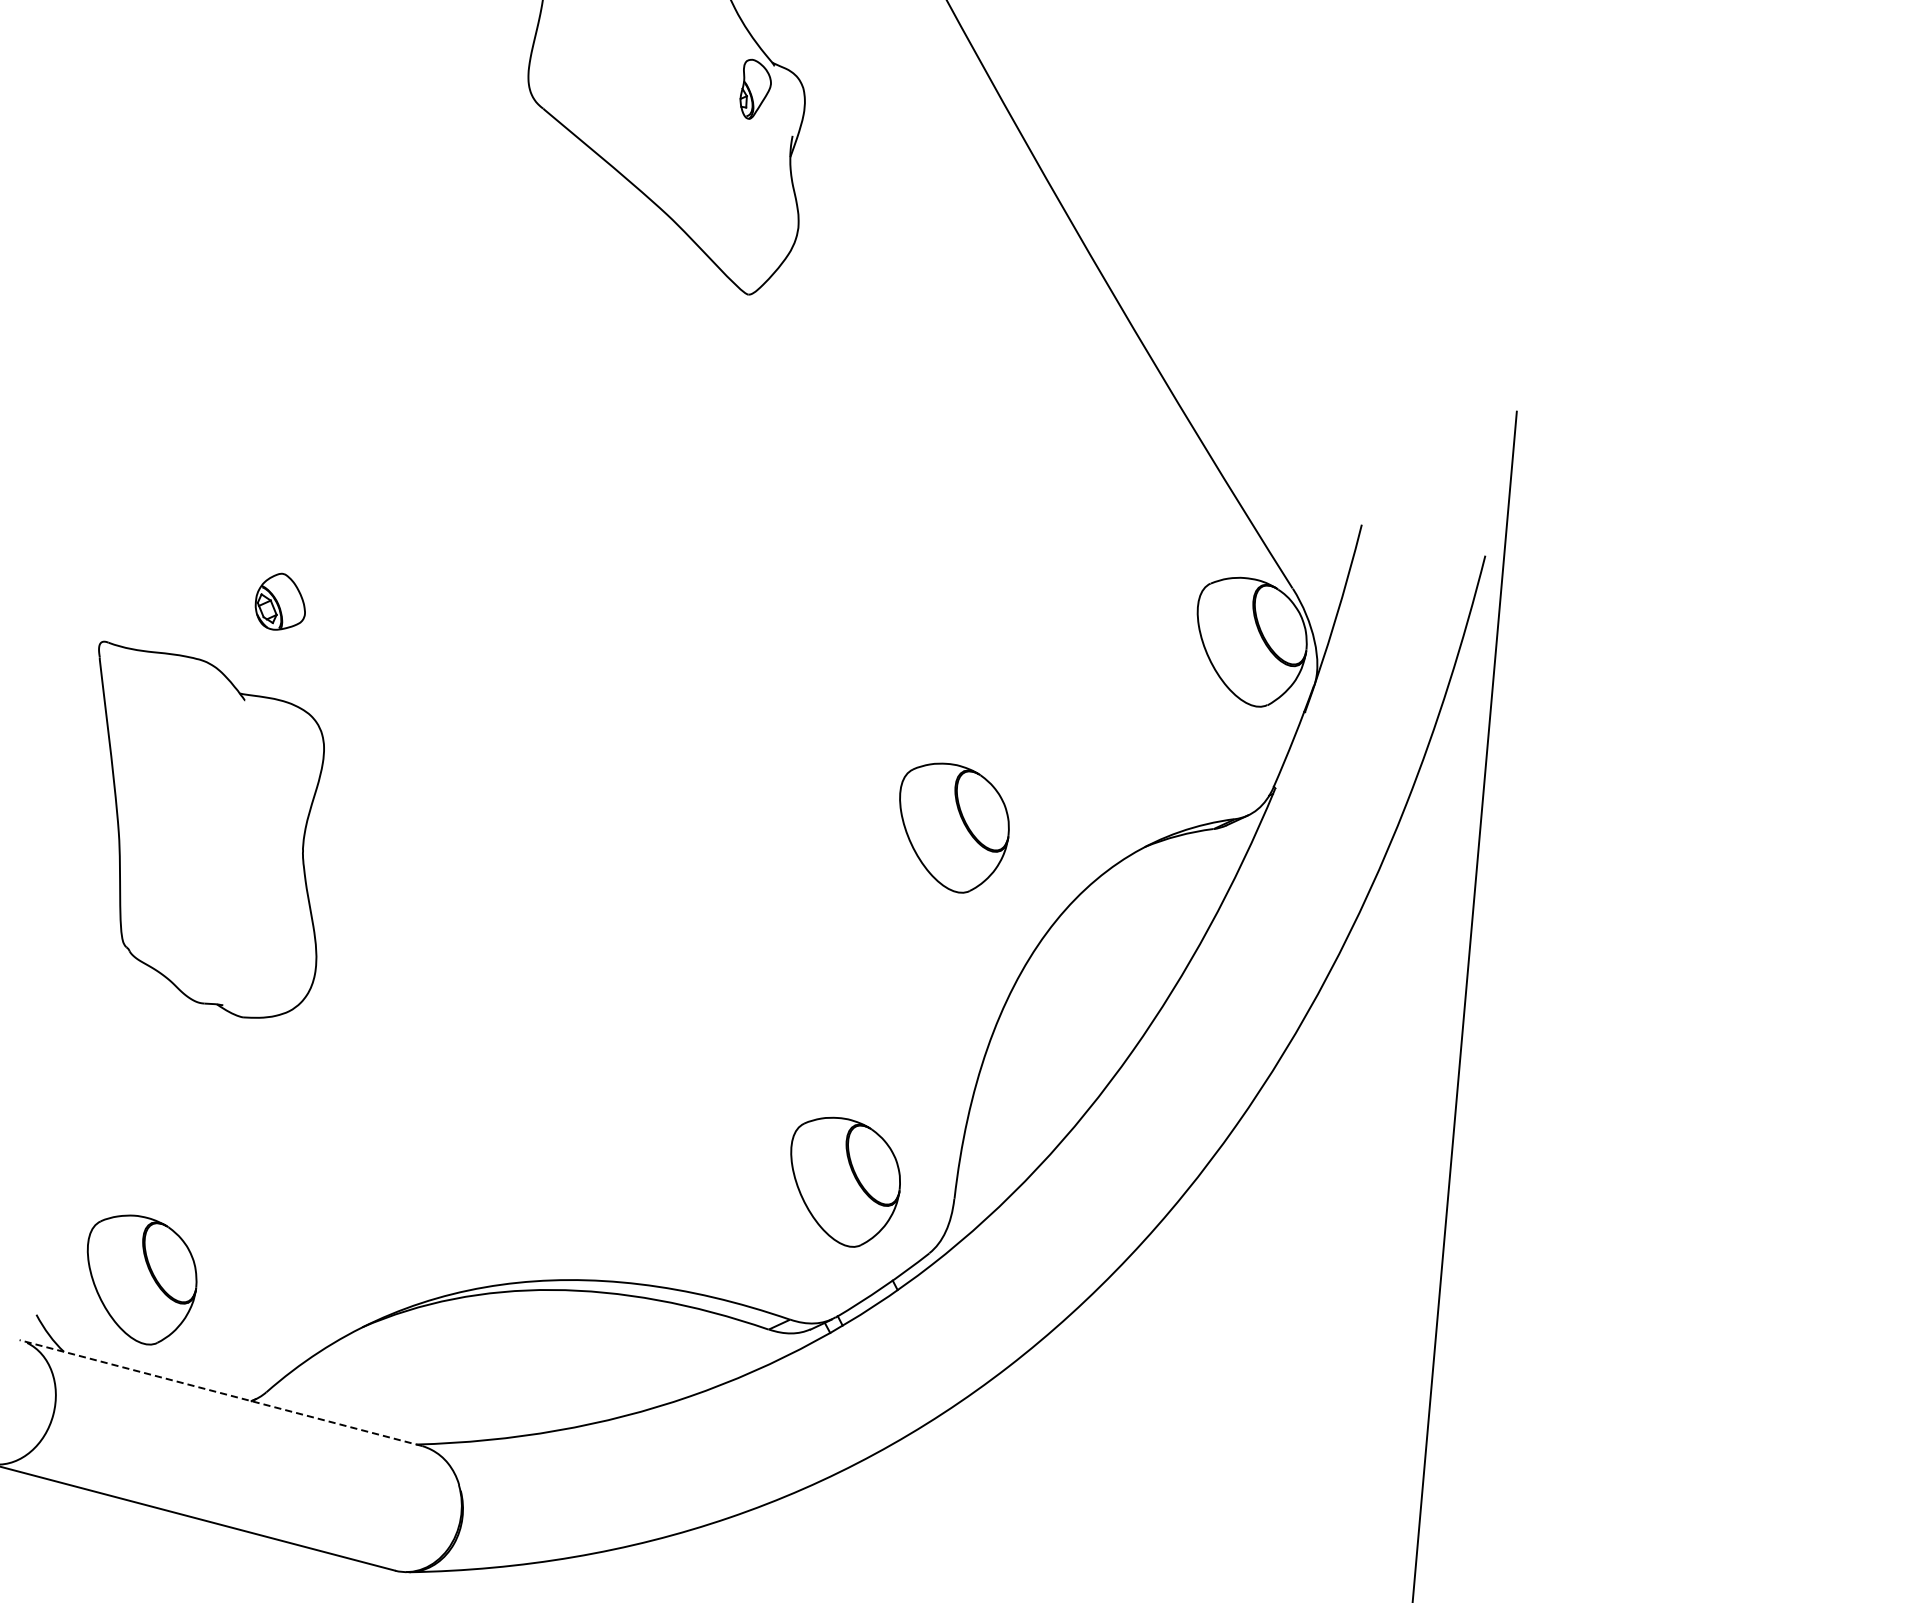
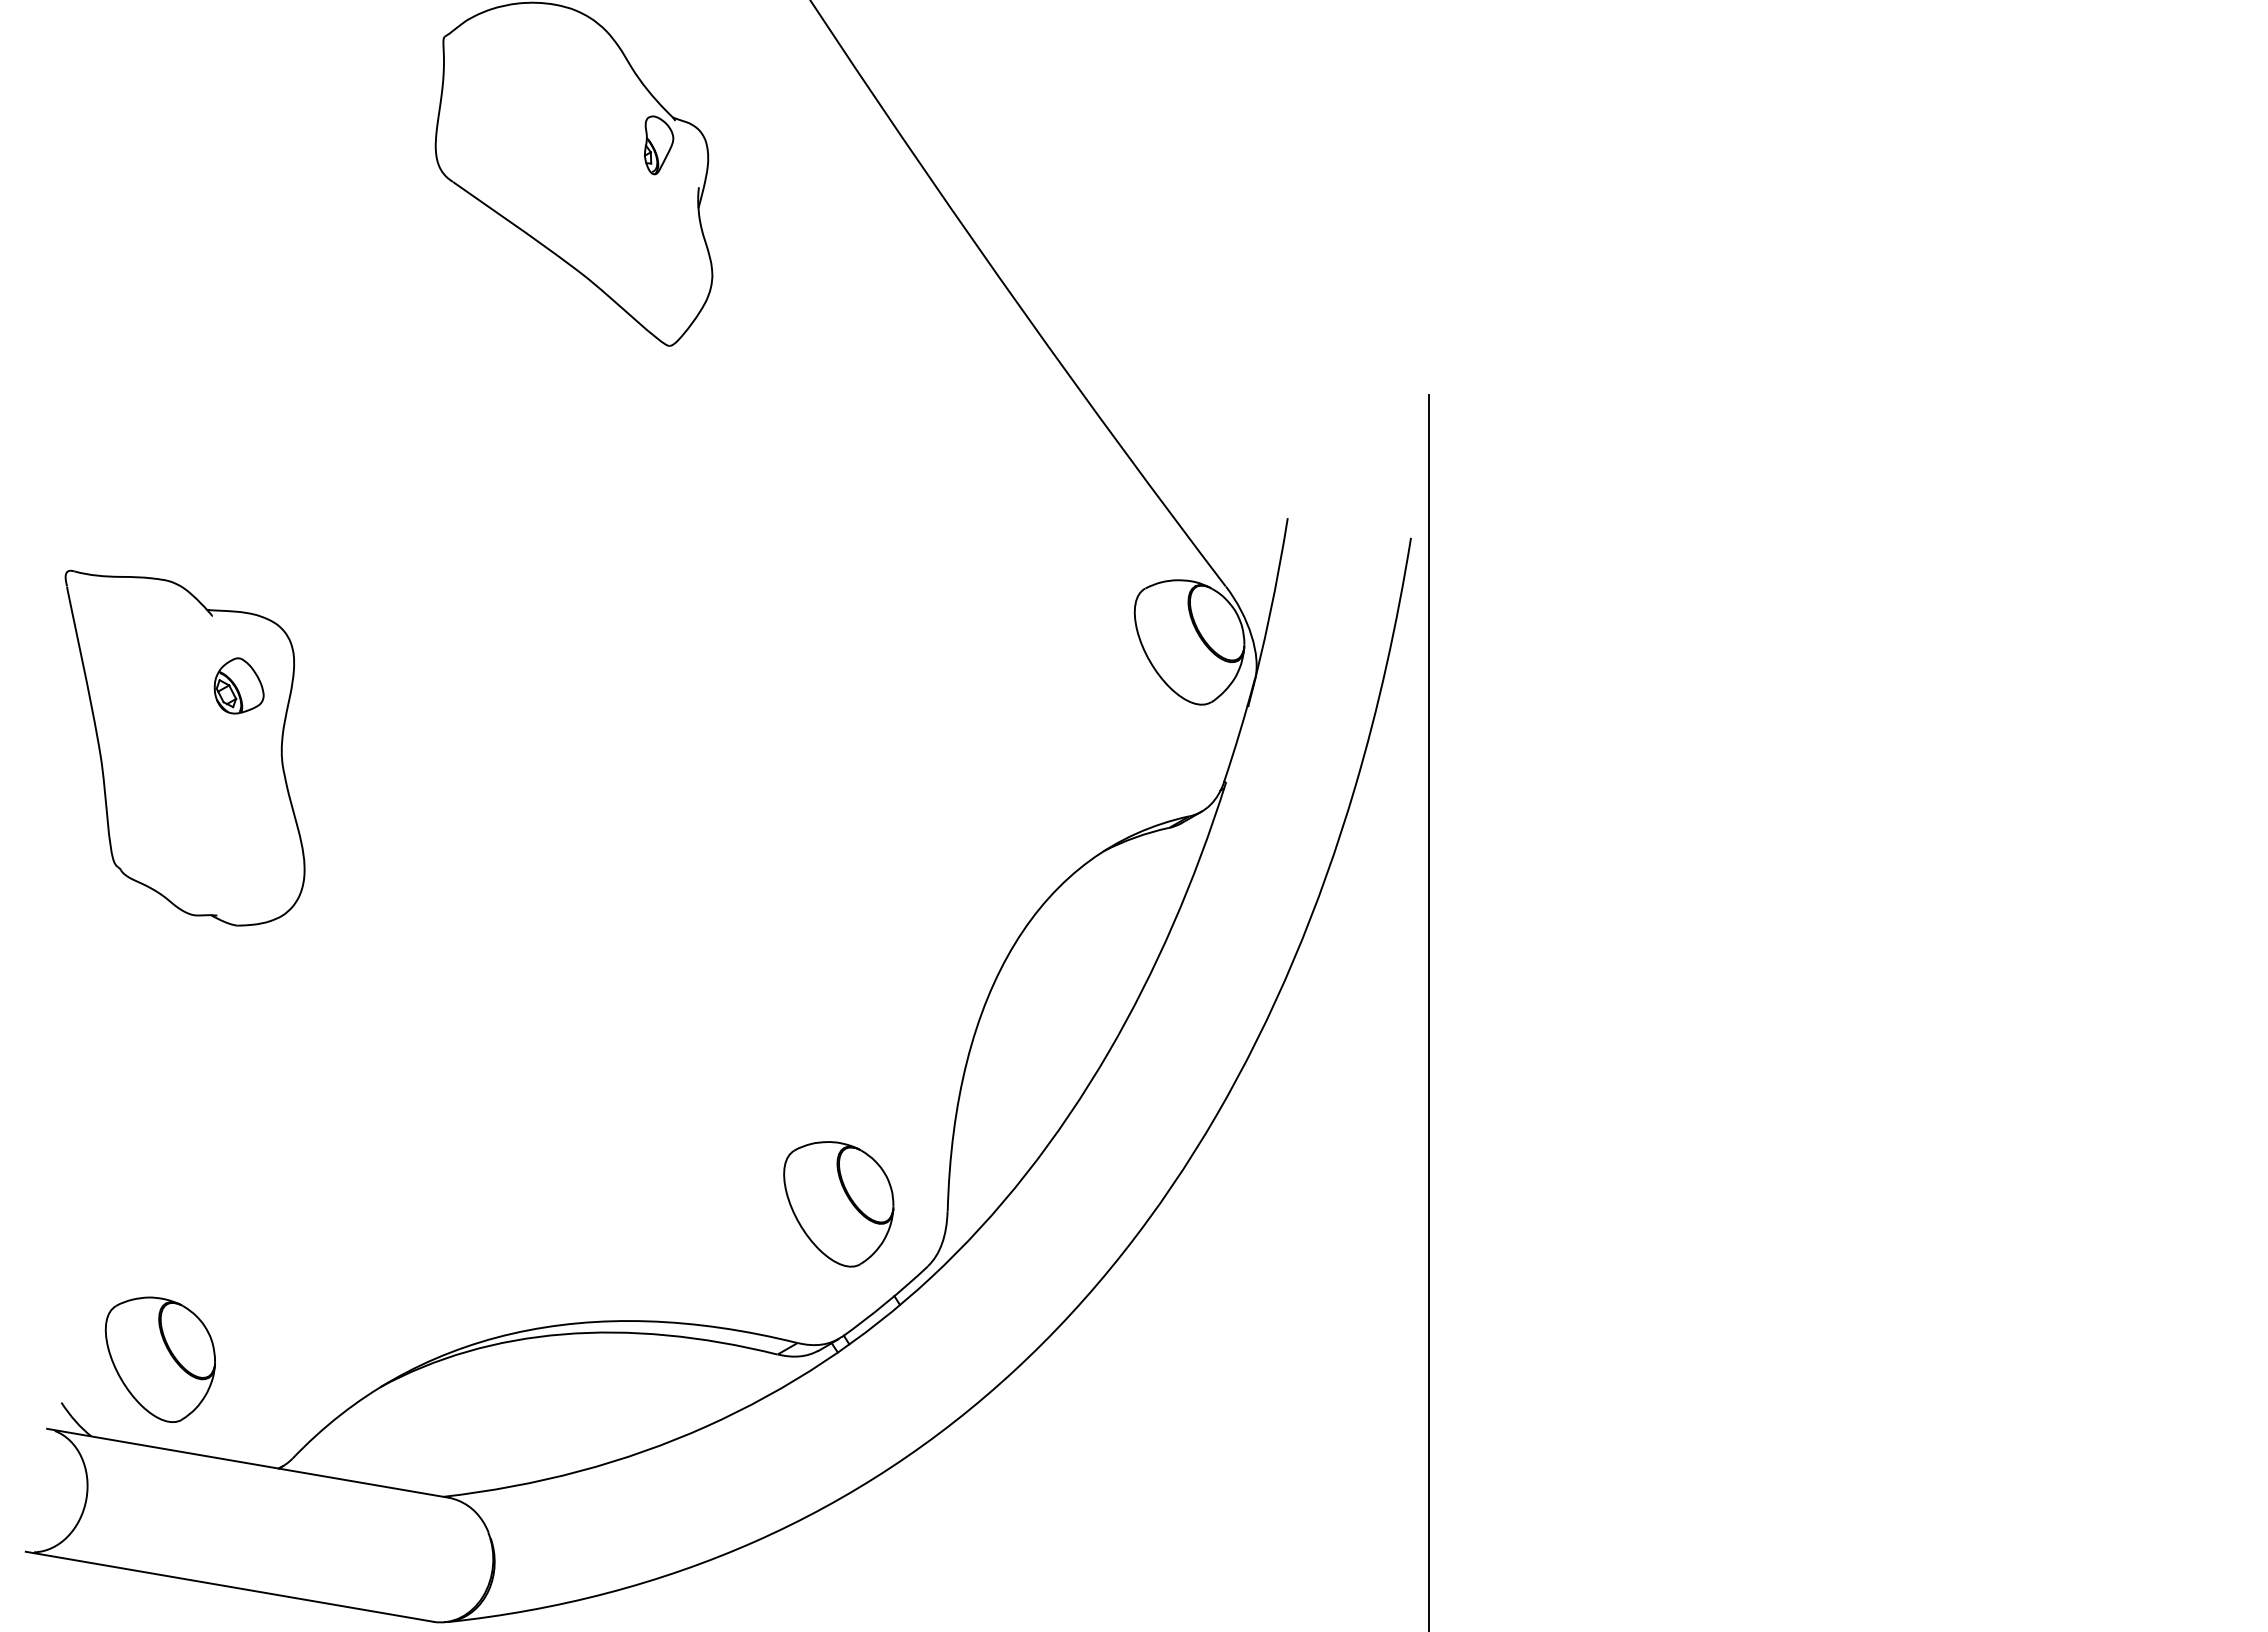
part: (952, 828) -> (914, 849), removed
part: (204, 831) -> (184, 747), moved
line: (220, 1393) -> (247, 1463), dashed -> solid

